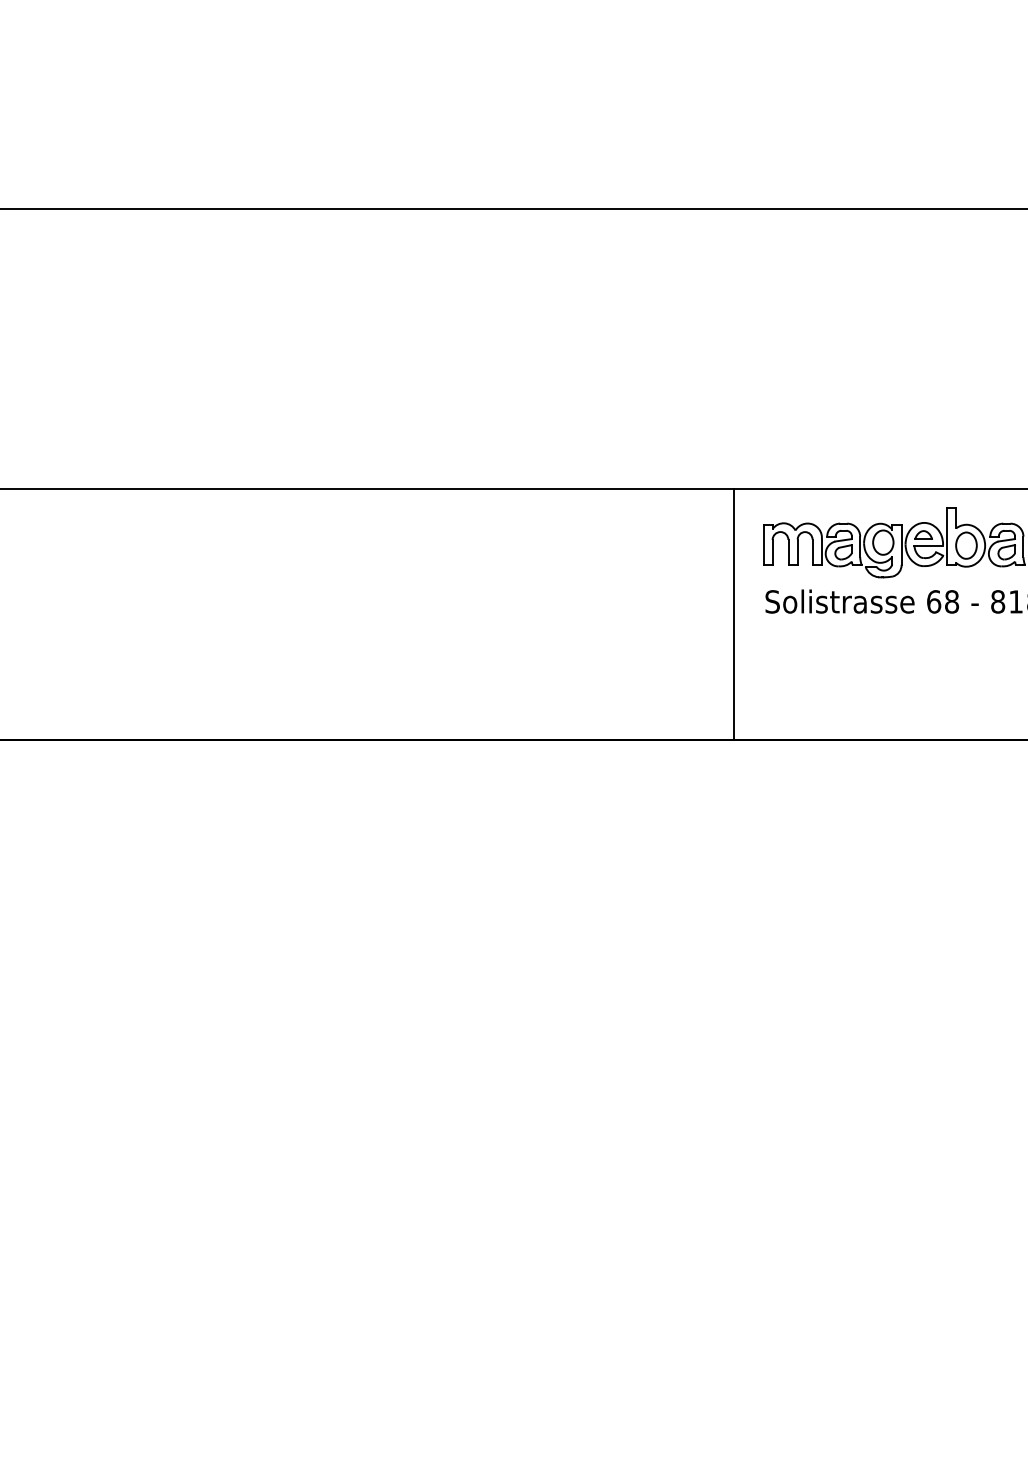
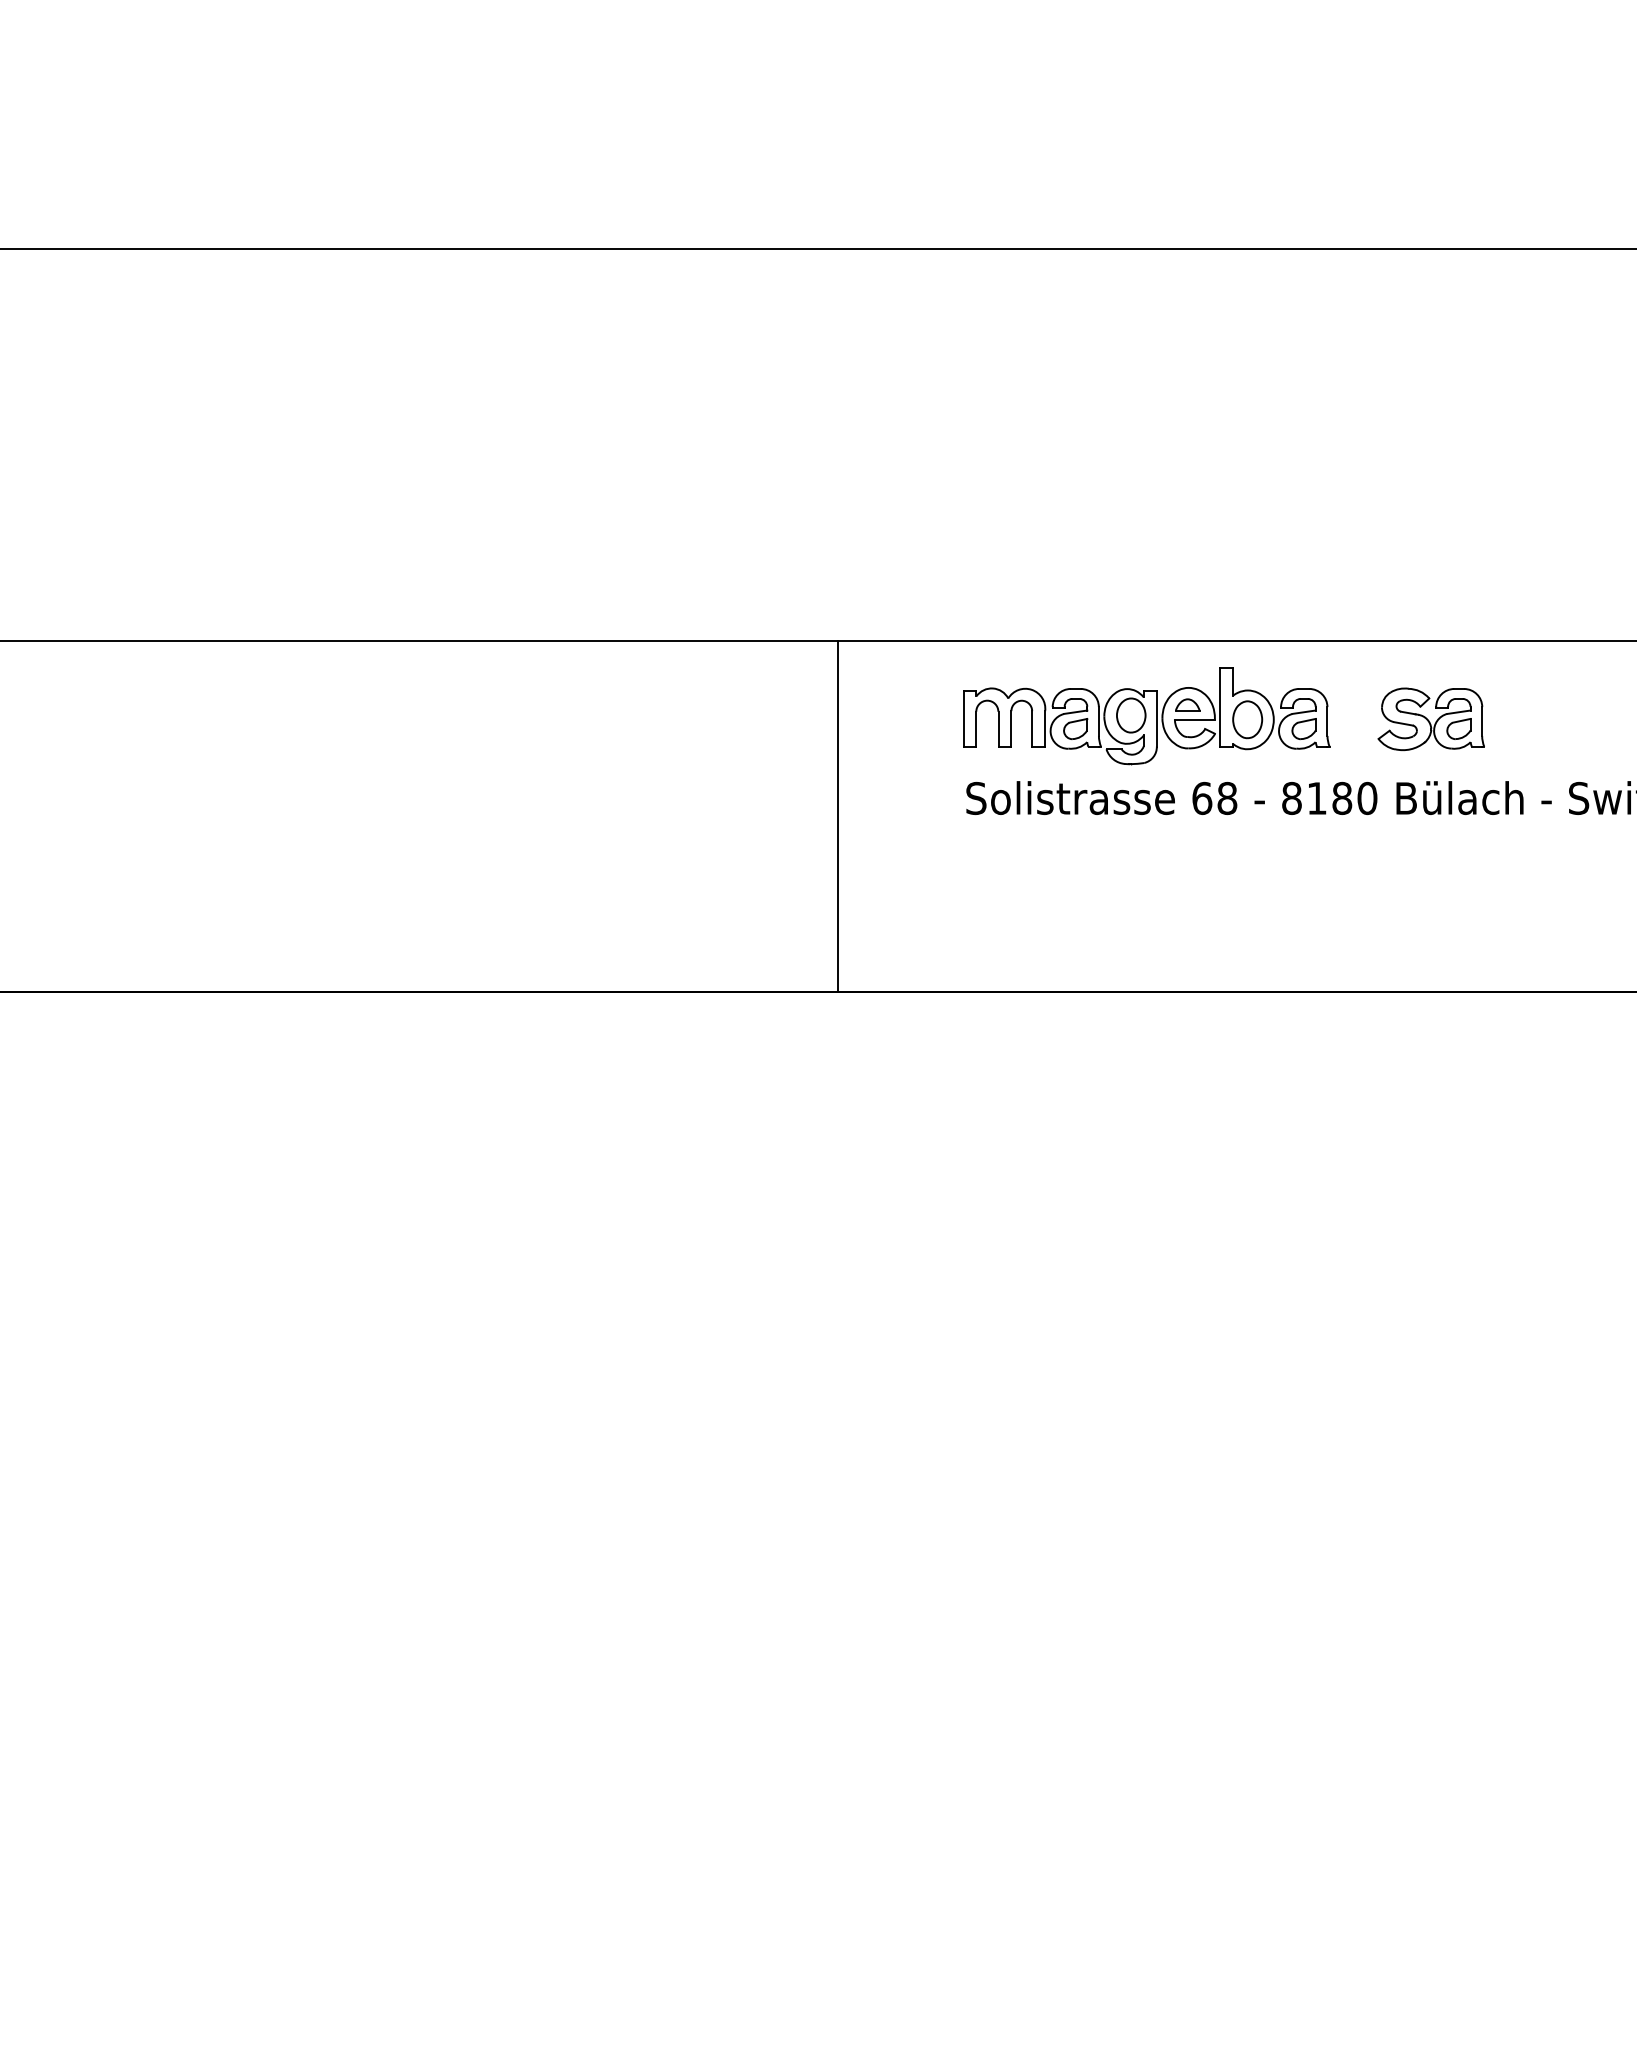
line: (734, 614) -> (837, 816), moved

